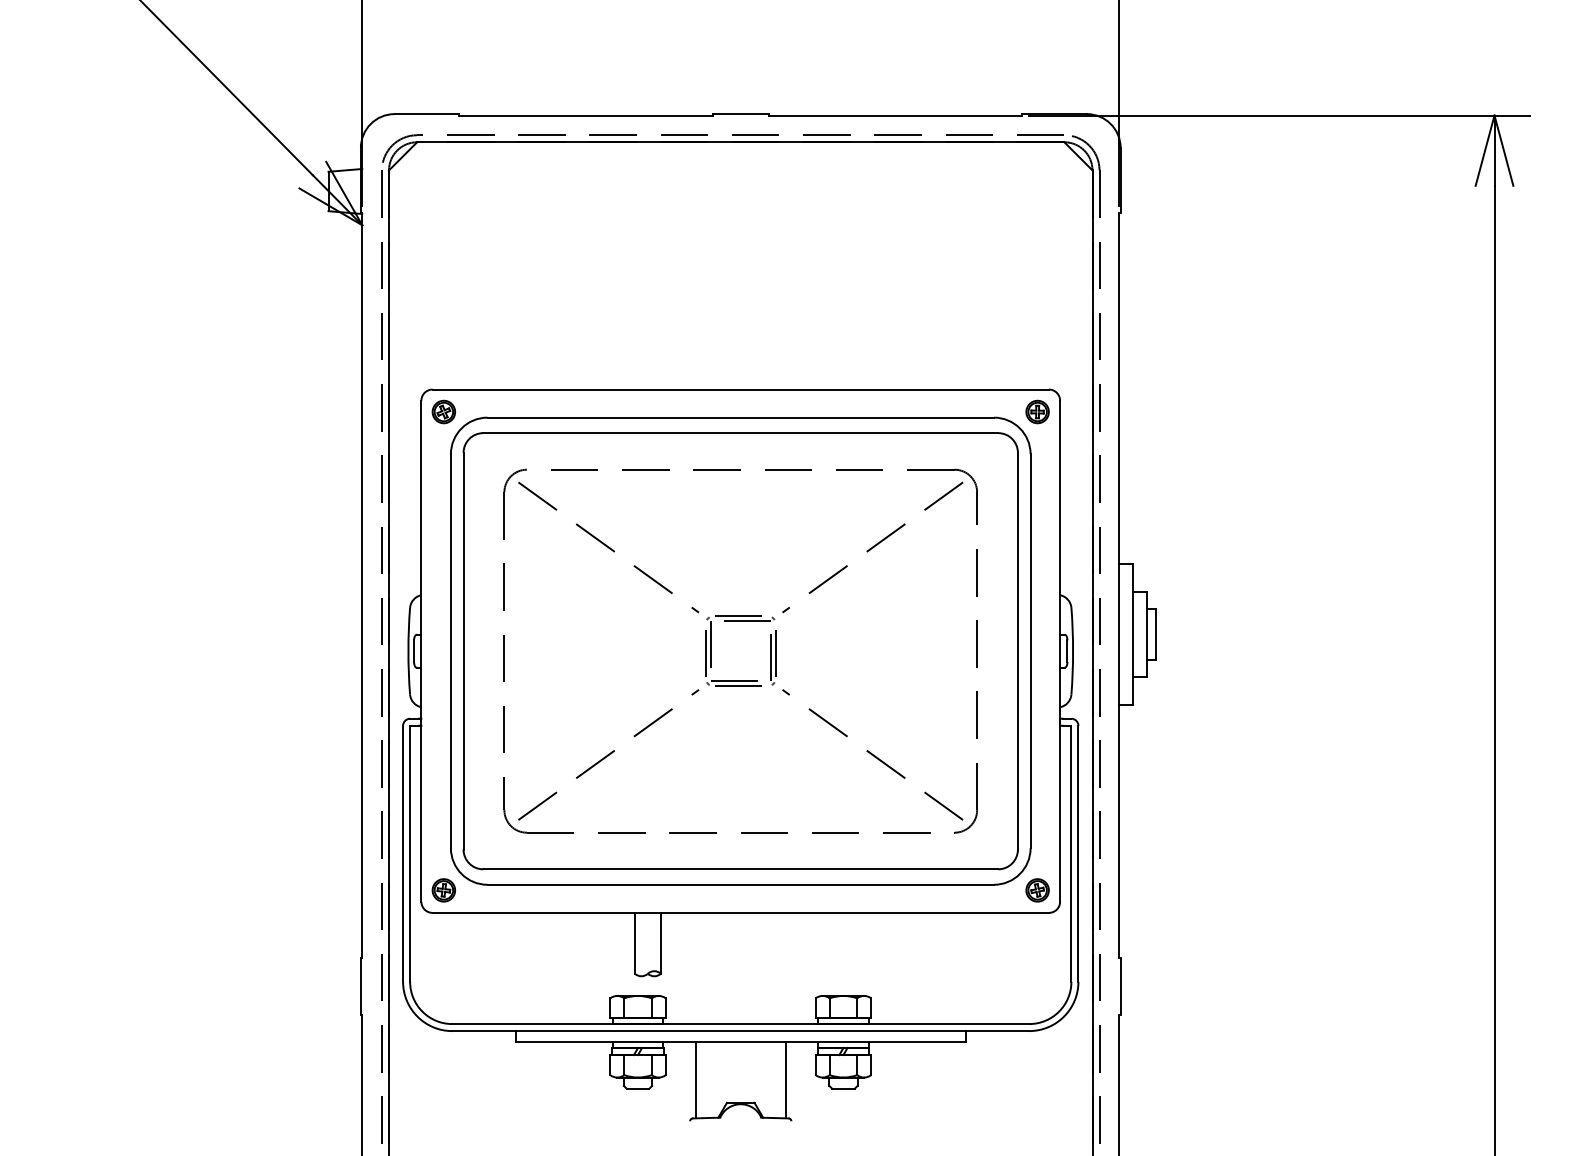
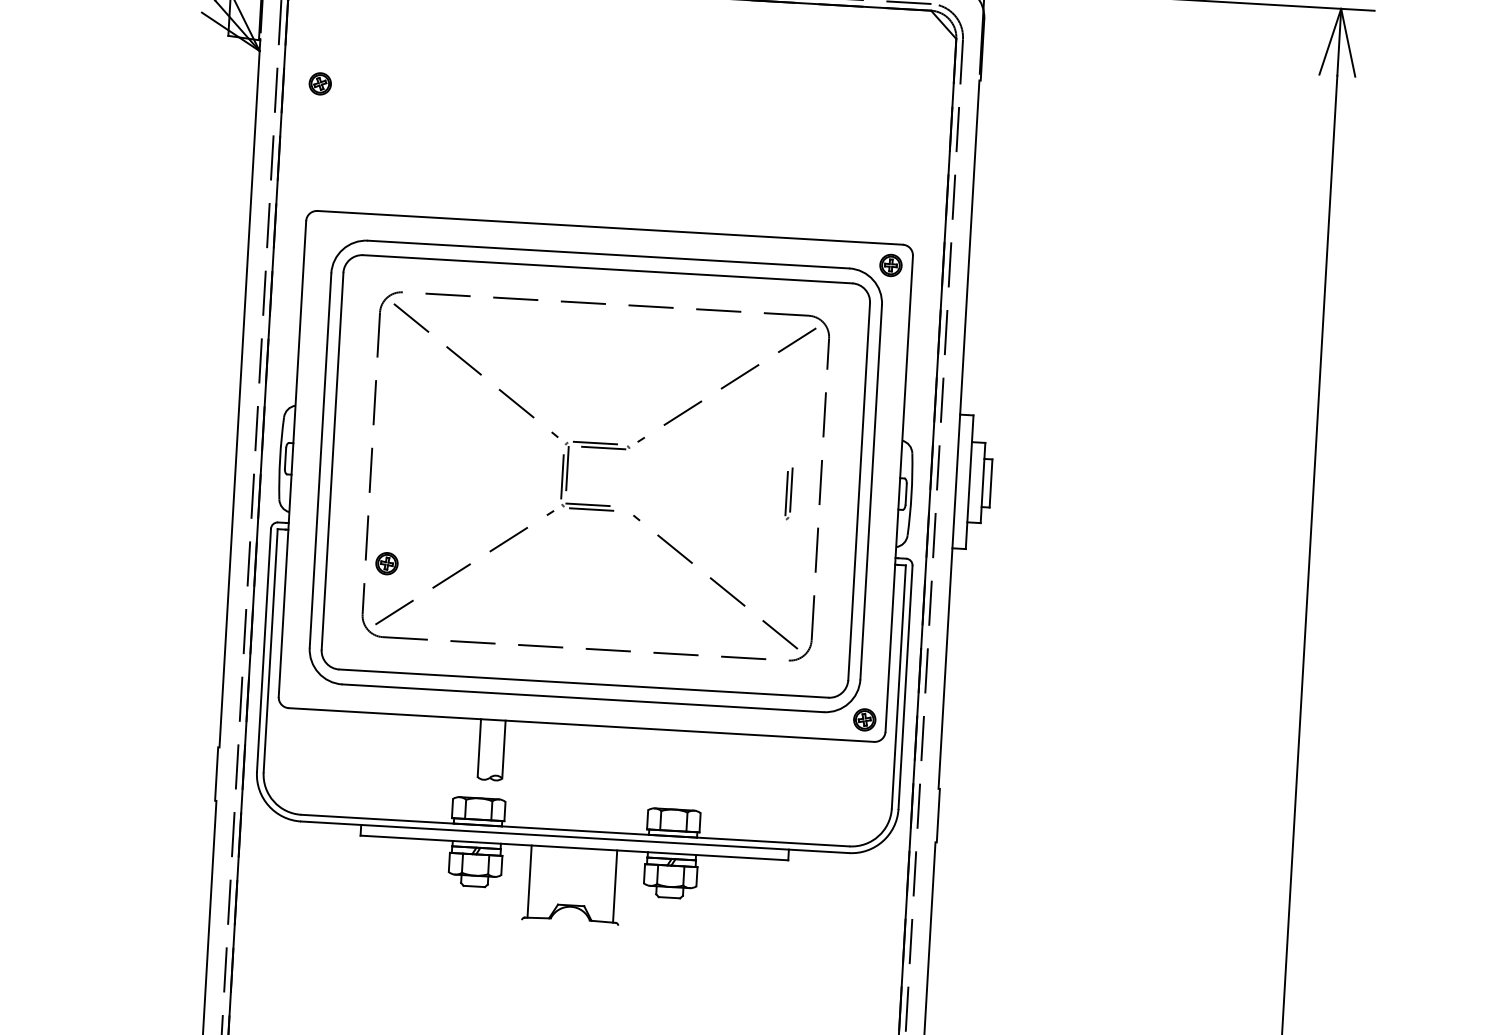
part: (443, 411) -> (319, 83), moved
part: (773, 657) -> (789, 493), moved
part: (443, 890) -> (386, 563), moved

